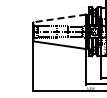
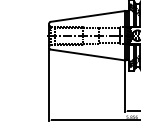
line: (59, 18) -> (86, 16), dashed -> solid

